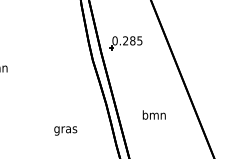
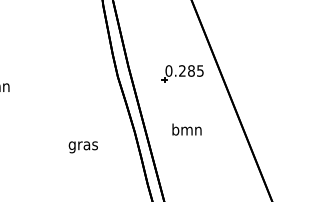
part: (125, 43) -> (182, 74), moved
text: (153, 114) -> (185, 128), moved
text: (65, 130) -> (83, 146), moved

